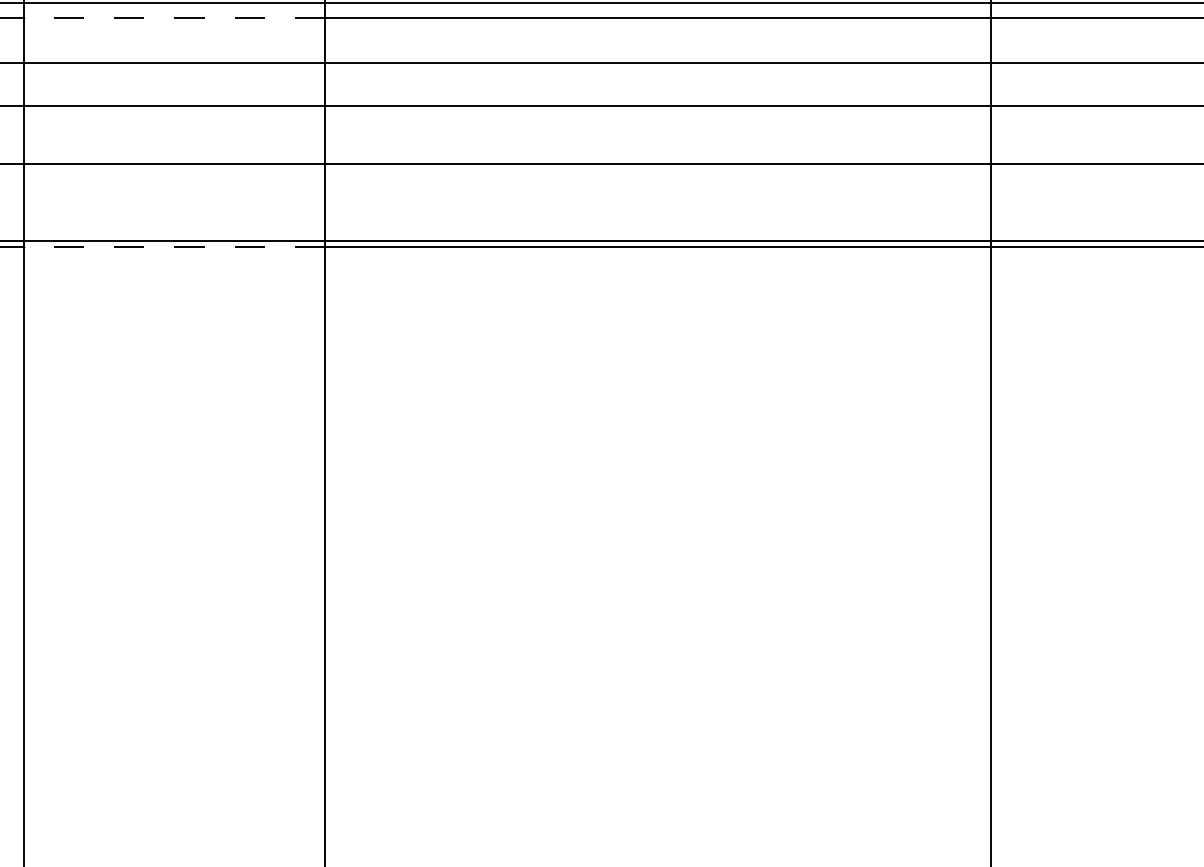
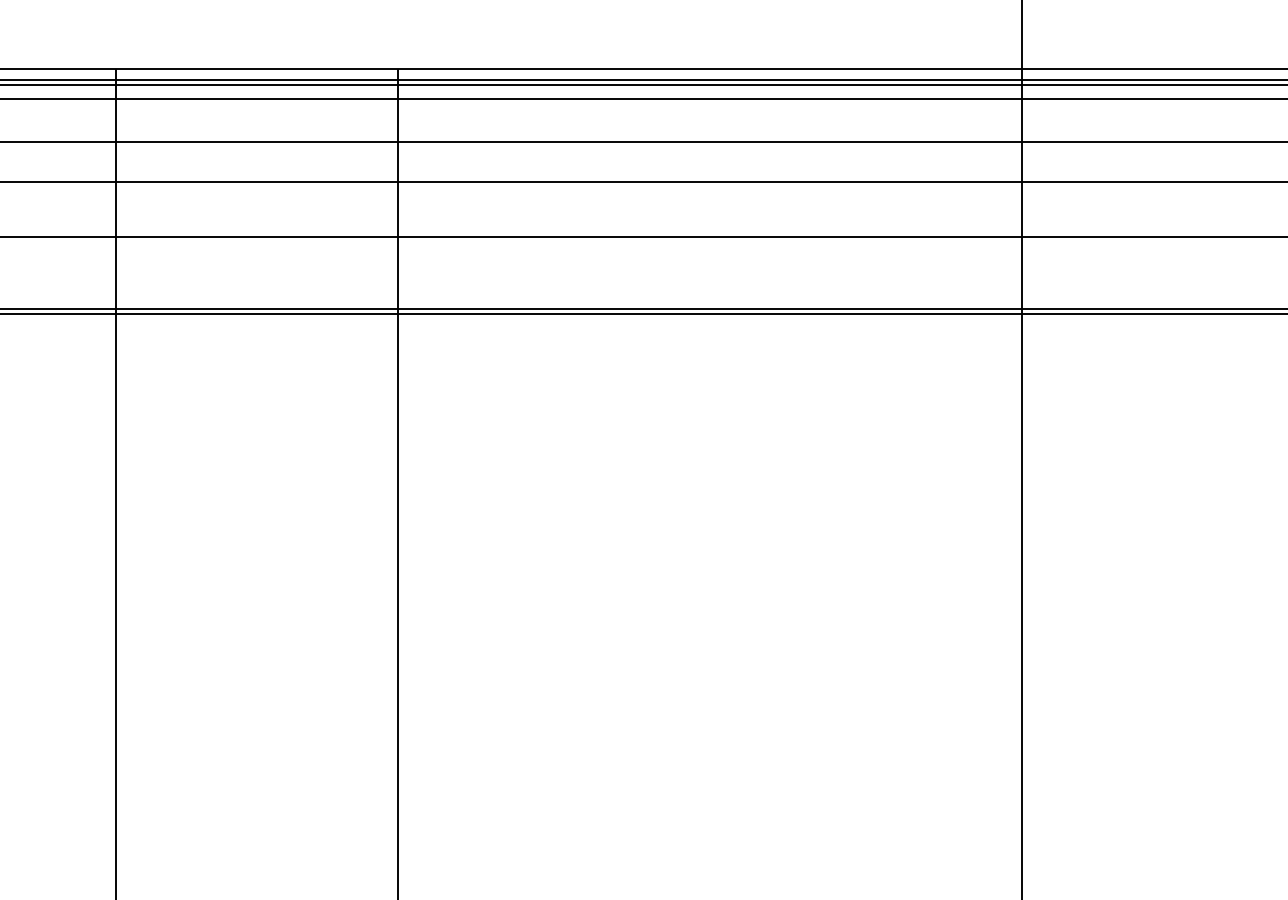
line: (173, 17) -> (256, 99), dashed -> solid
line: (173, 247) -> (256, 314), dashed -> solid

